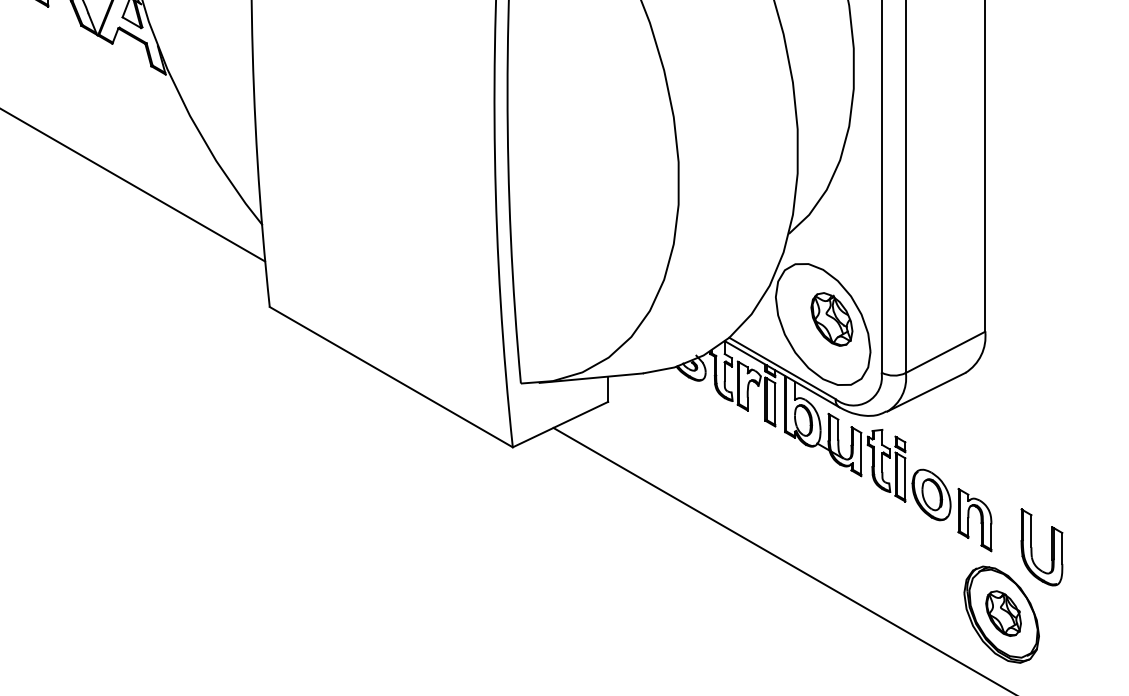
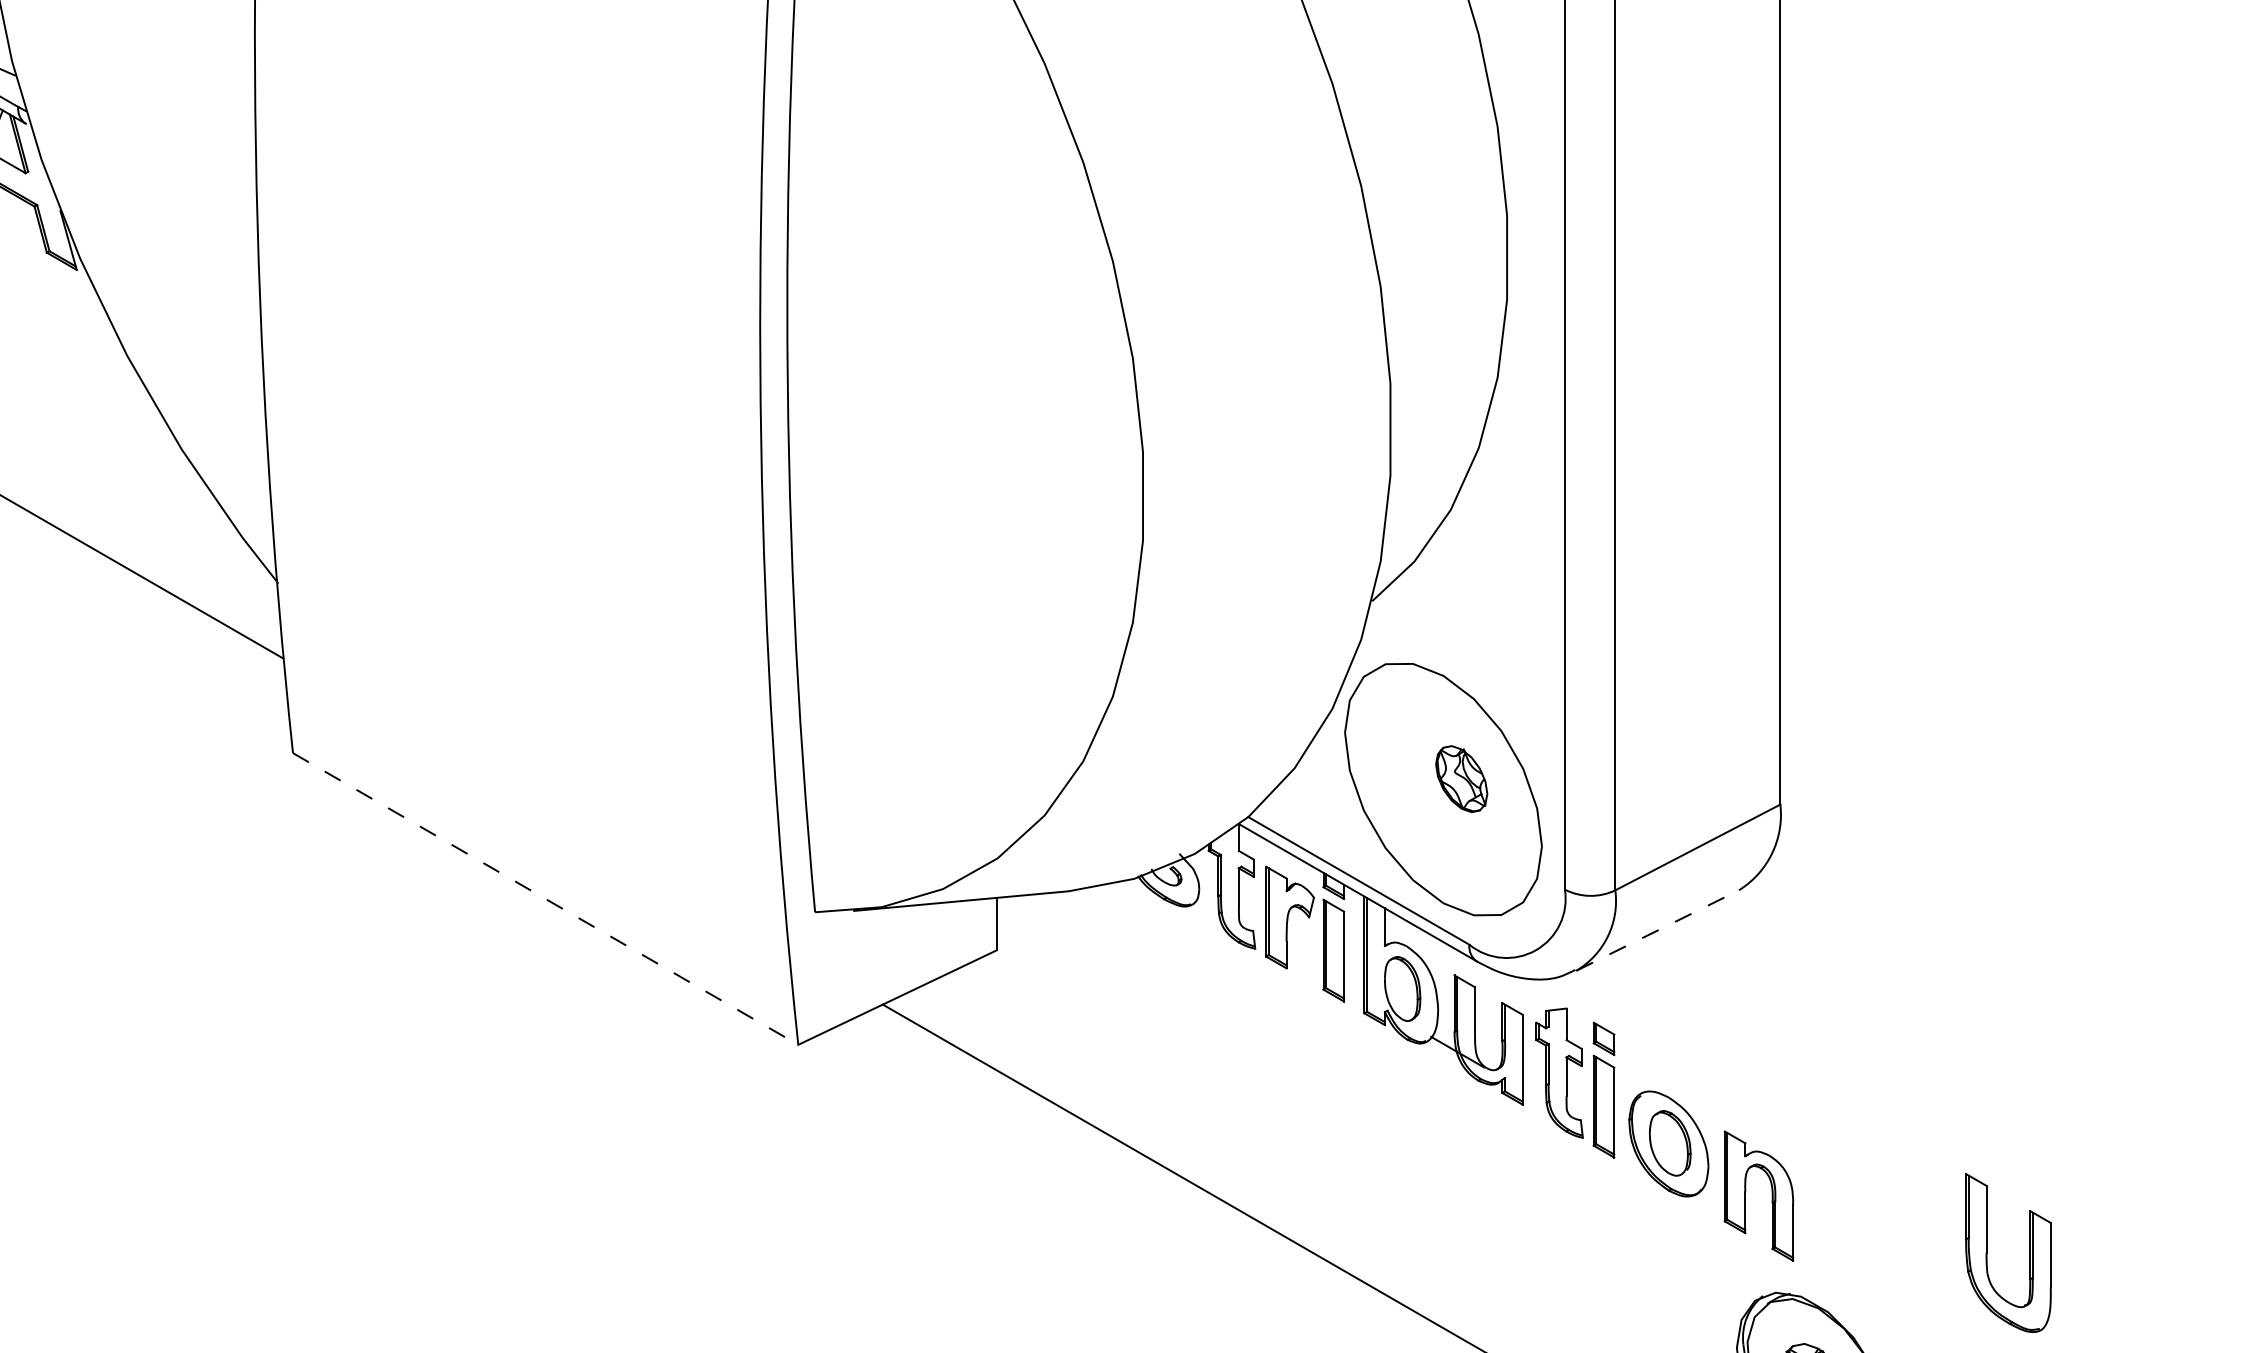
part: (831, 319) -> (1460, 779), size x0.6
line: (391, 377) -> (546, 899), solid -> dashed
line: (926, 392) -> (1658, 930), solid -> dashed
part: (1032, 547) -> (1988, 1253), moved

